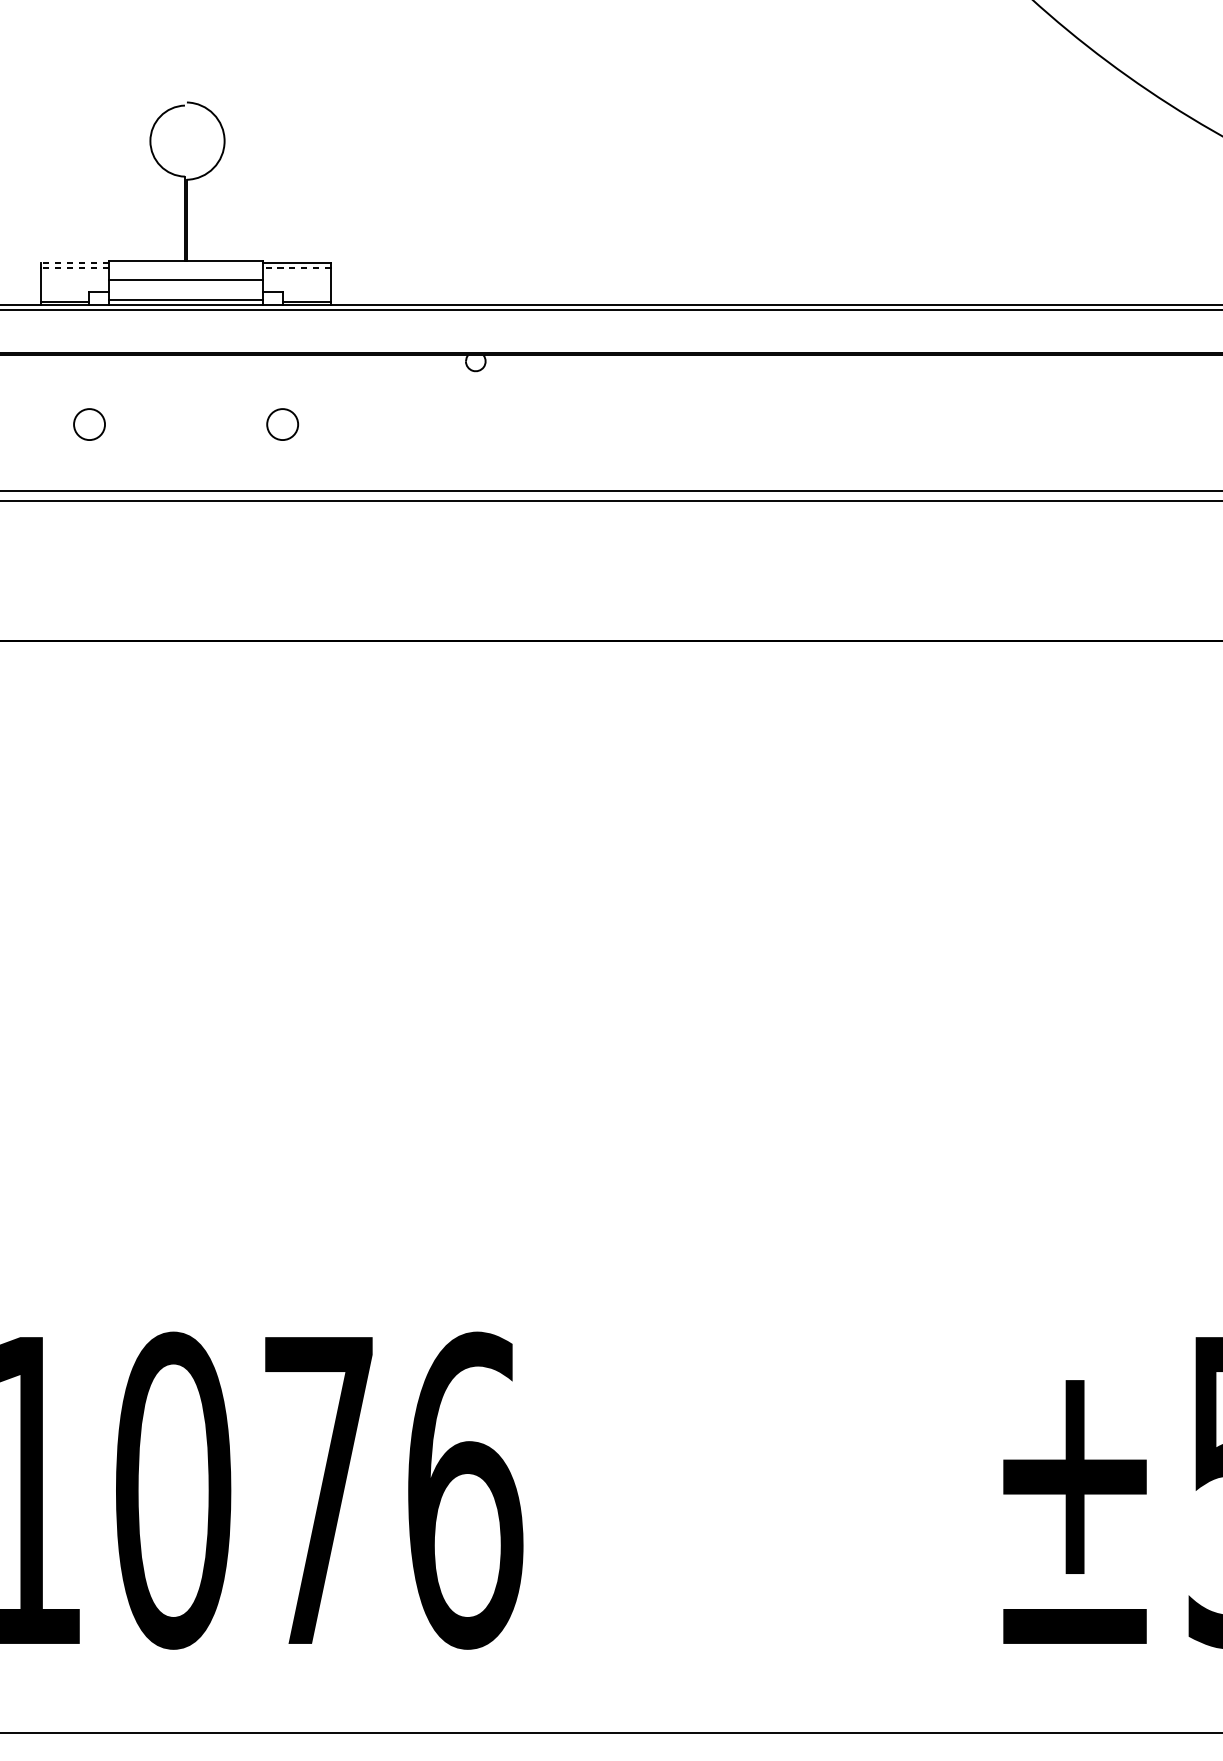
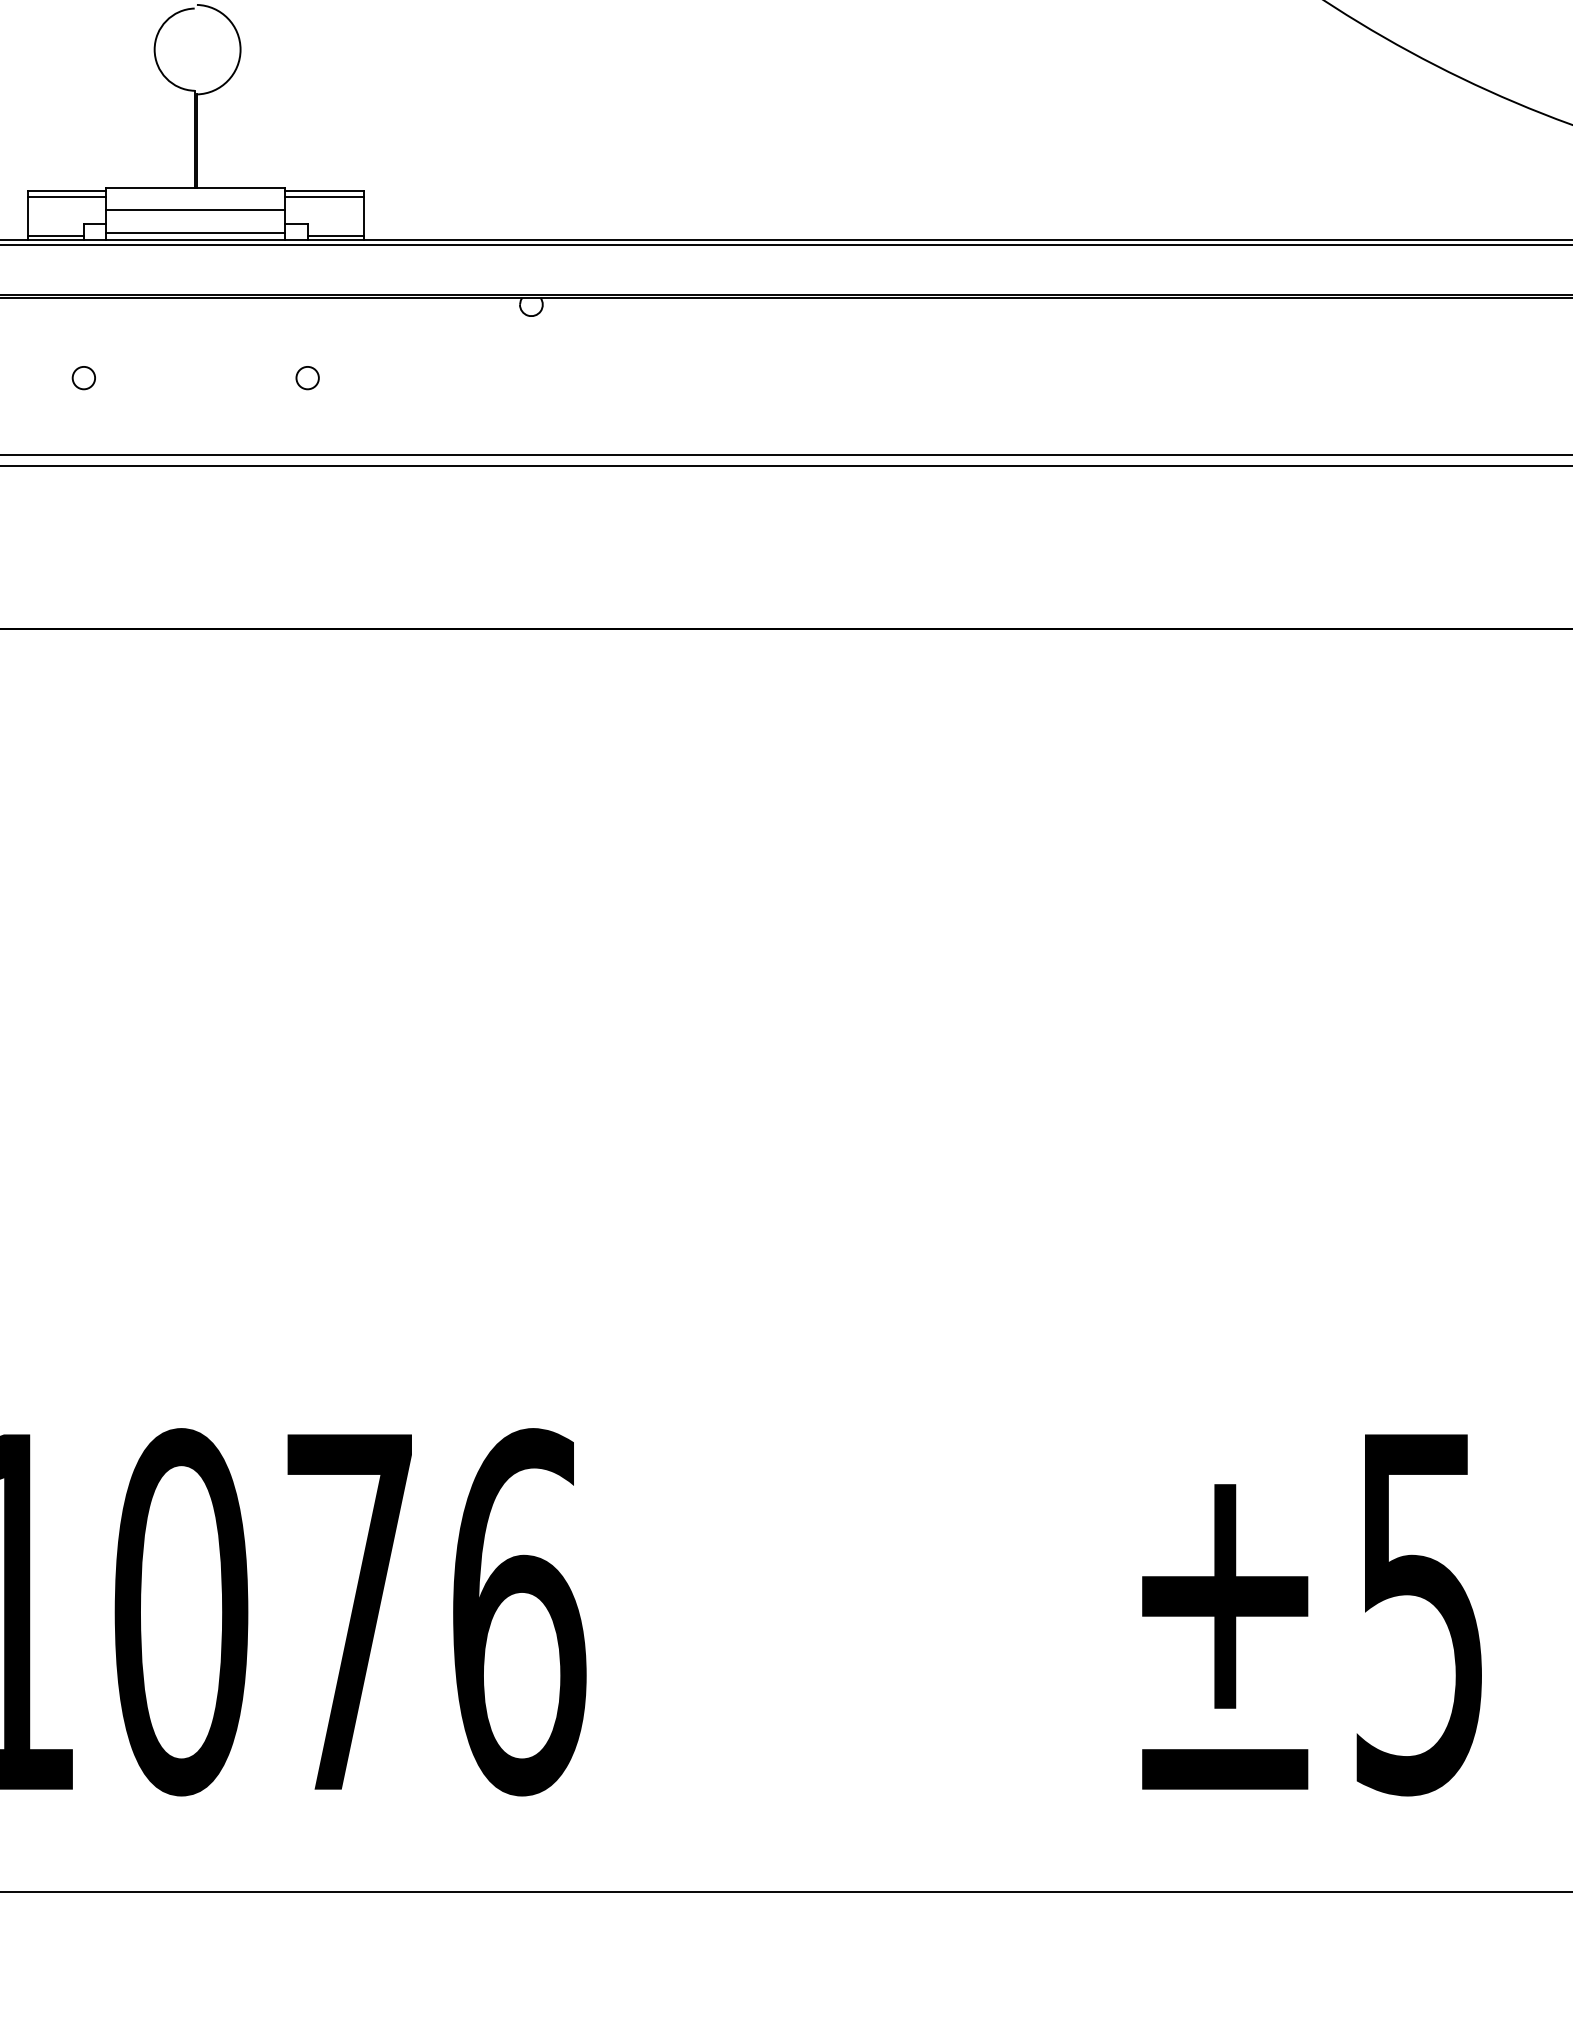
line: (74, 262) -> (66, 190), dashed -> solid
line: (74, 267) -> (66, 196), dashed -> solid
line: (296, 267) -> (323, 196), dashed -> solid
circle: (88, 425) -> (83, 378), size x0.62
circle: (282, 425) -> (307, 378), size x0.62

